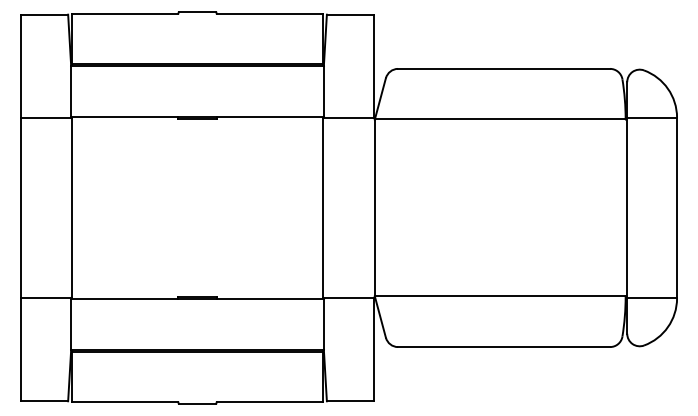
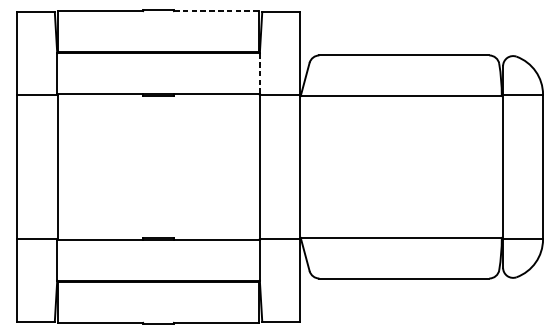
line: (270, 13) -> (217, 11), solid -> dashed
line: (323, 91) -> (259, 73), solid -> dashed

